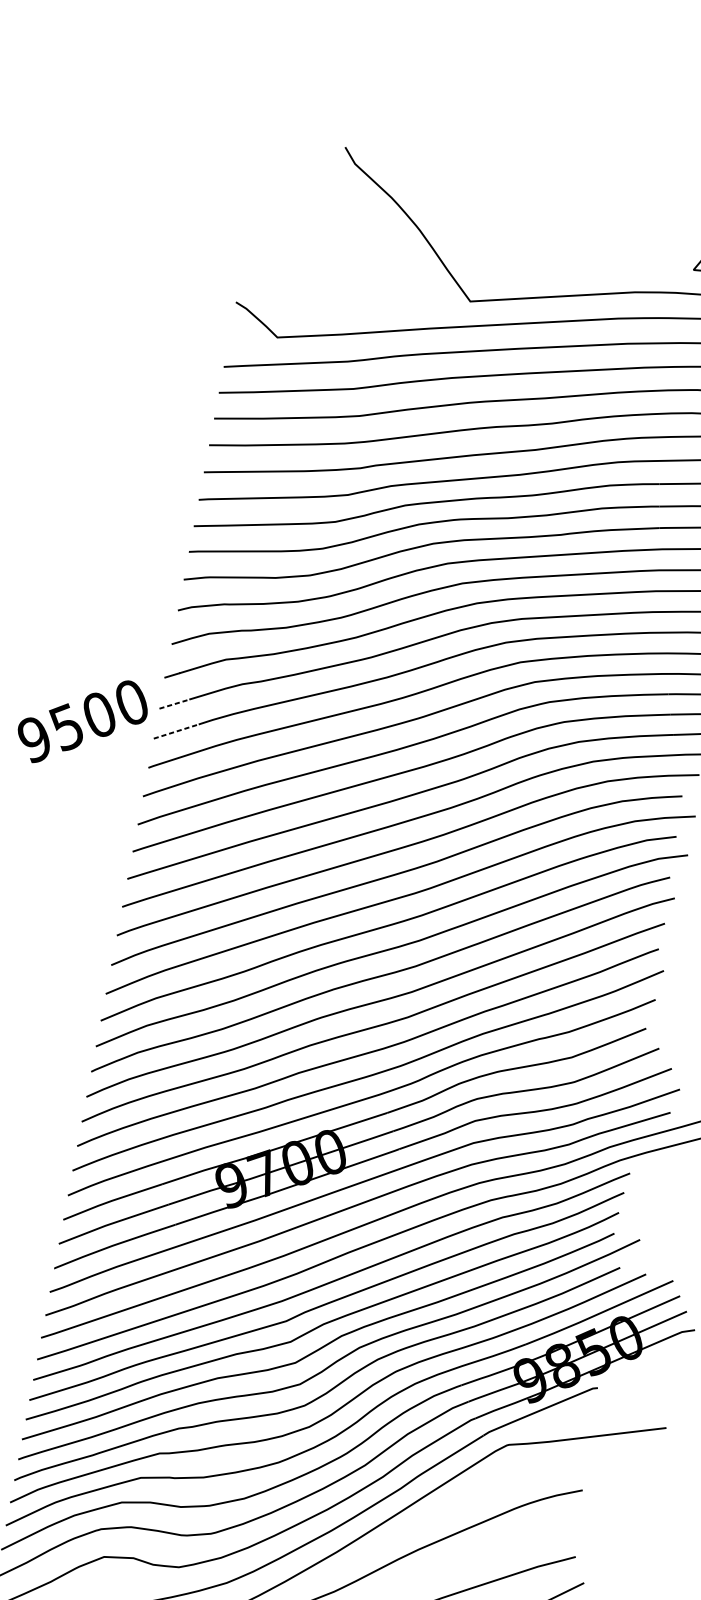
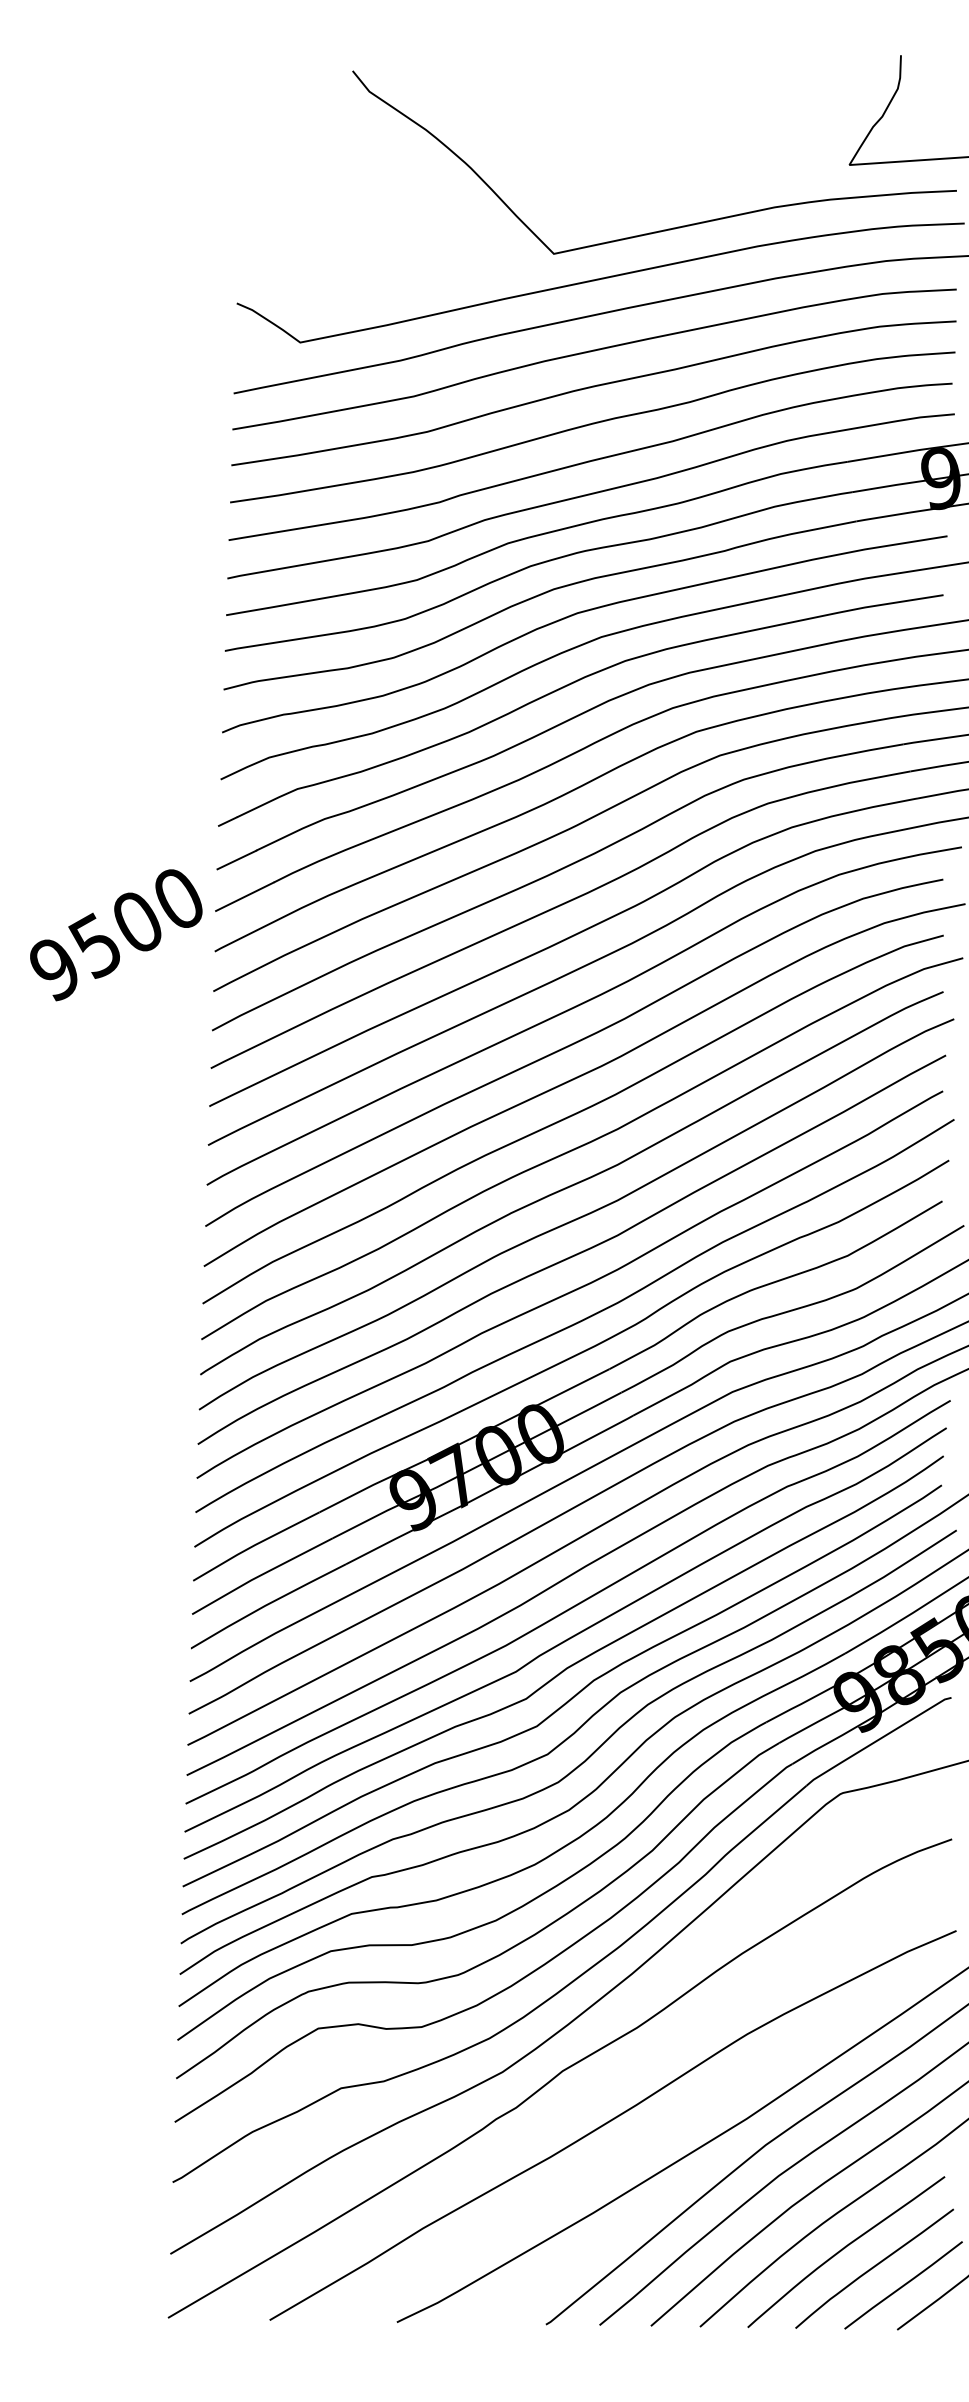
line: (174, 703) -> (237, 859), dashed -> solid
text: (82, 722) -> (116, 935), moved
line: (176, 731) -> (245, 896), dashed -> solid

